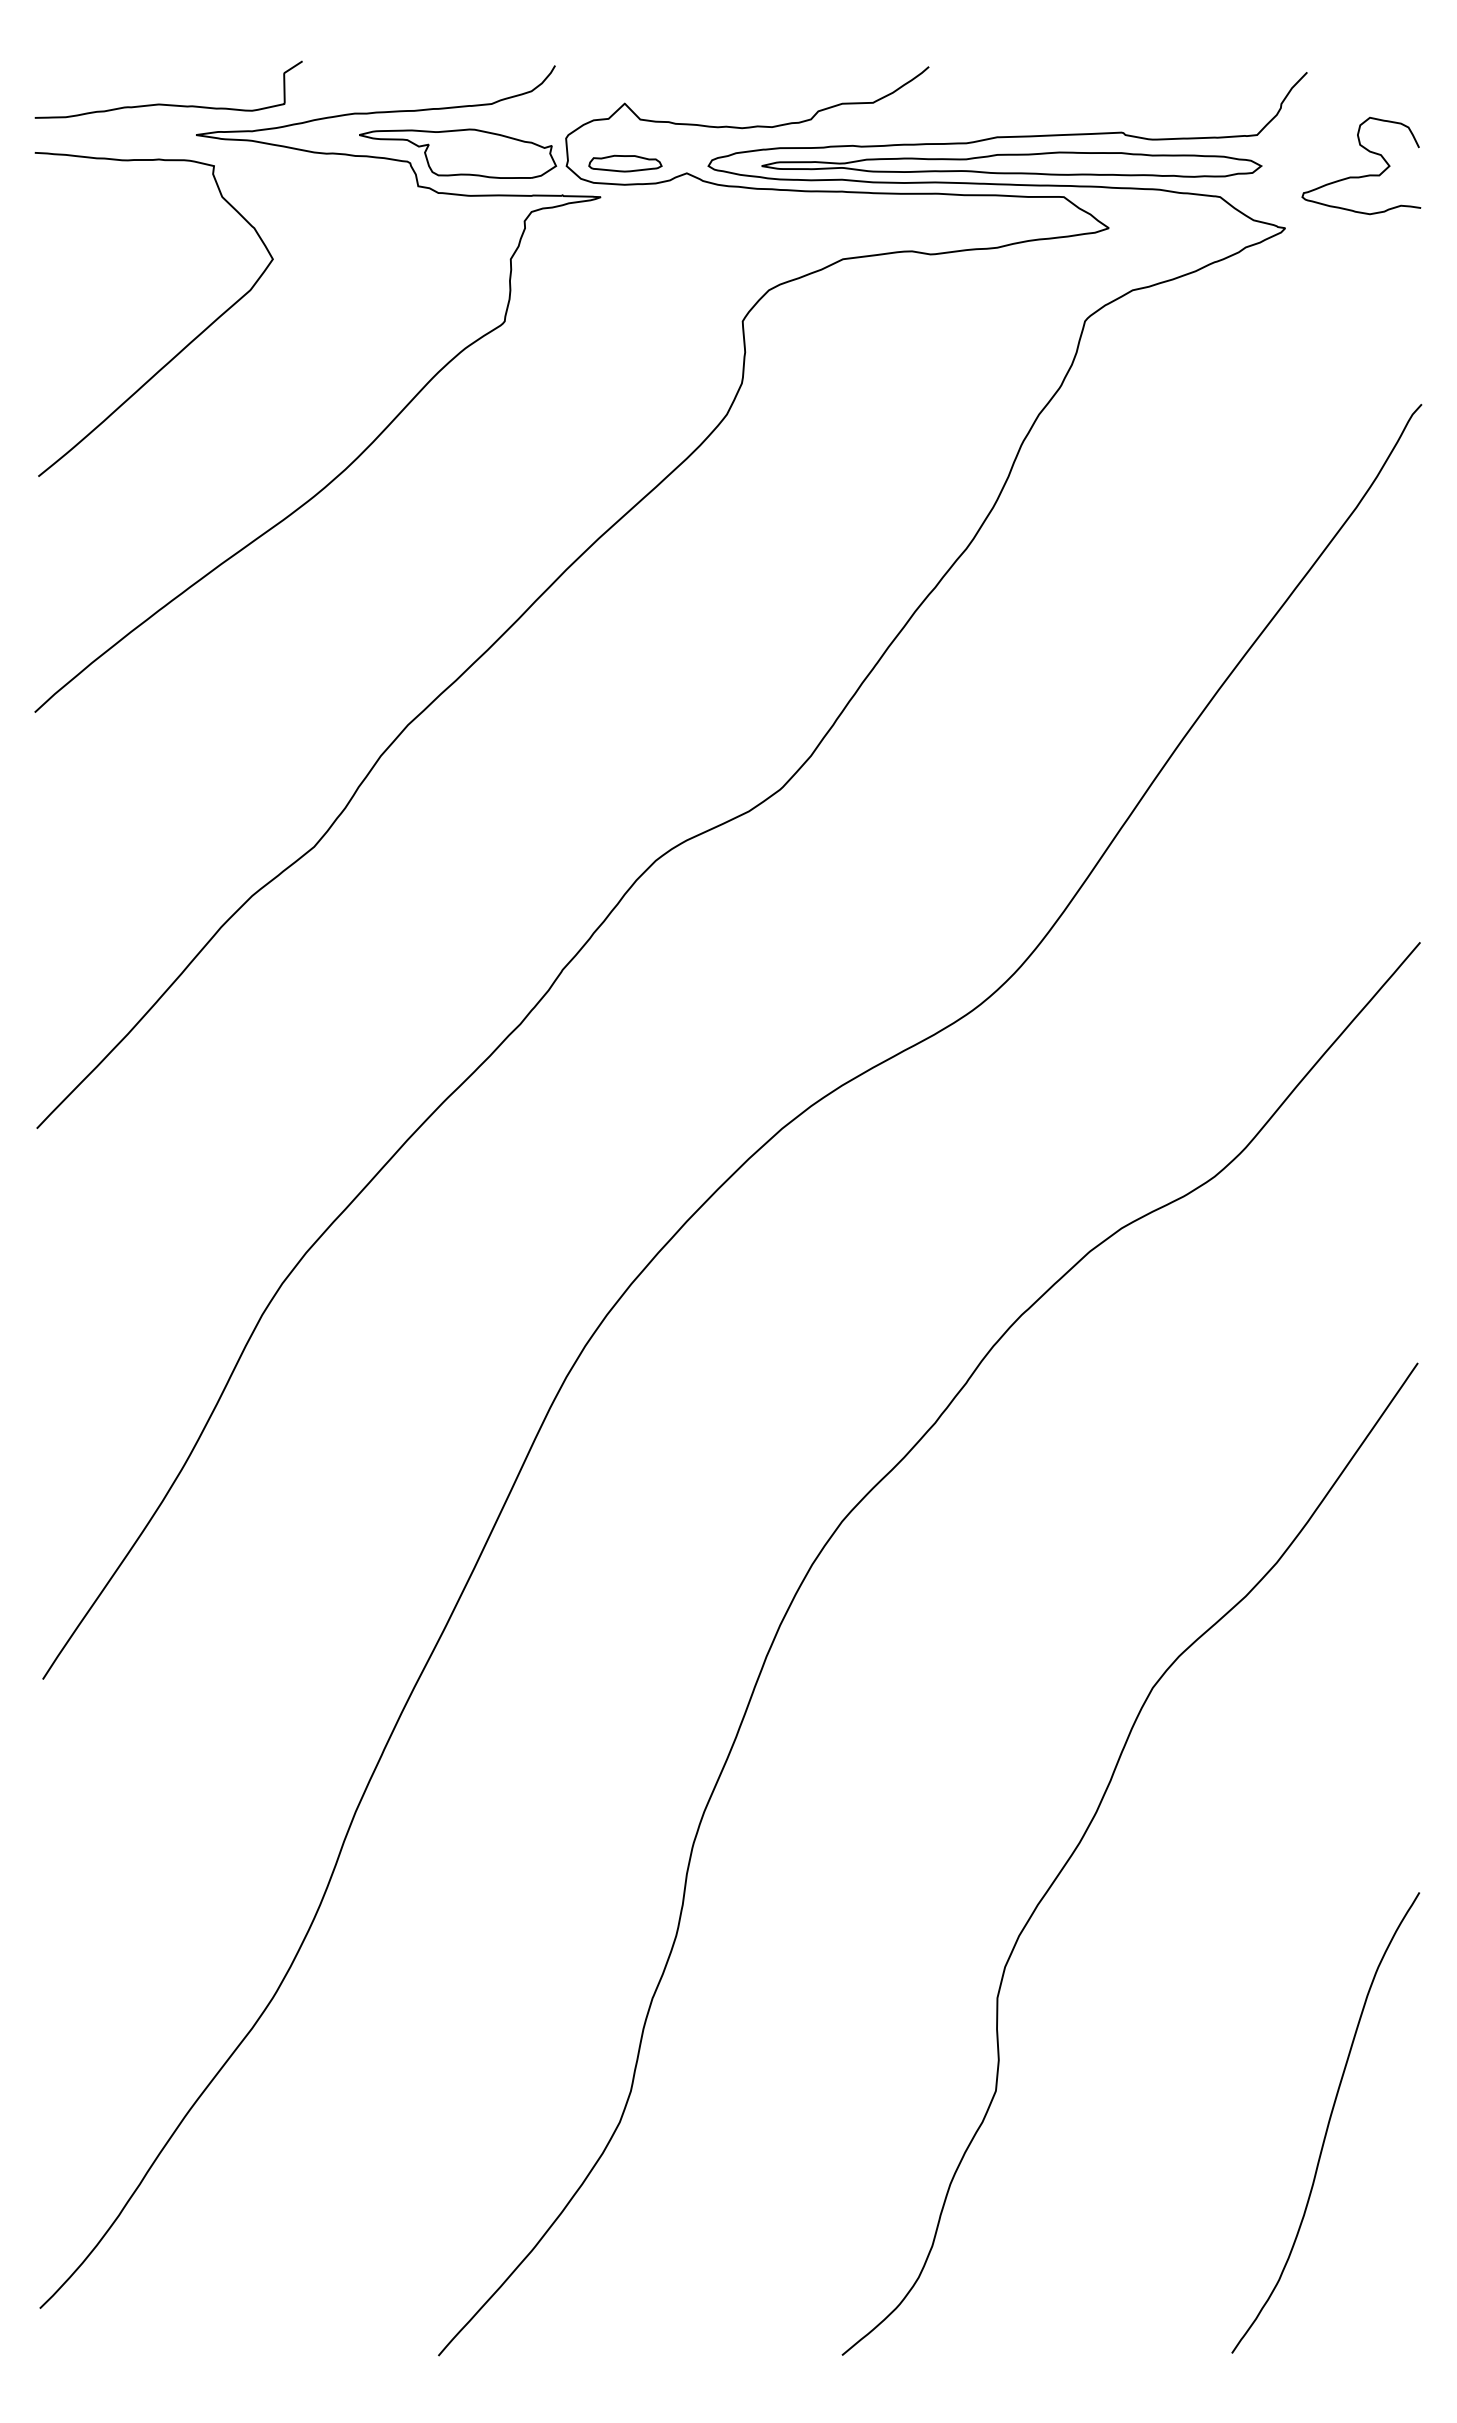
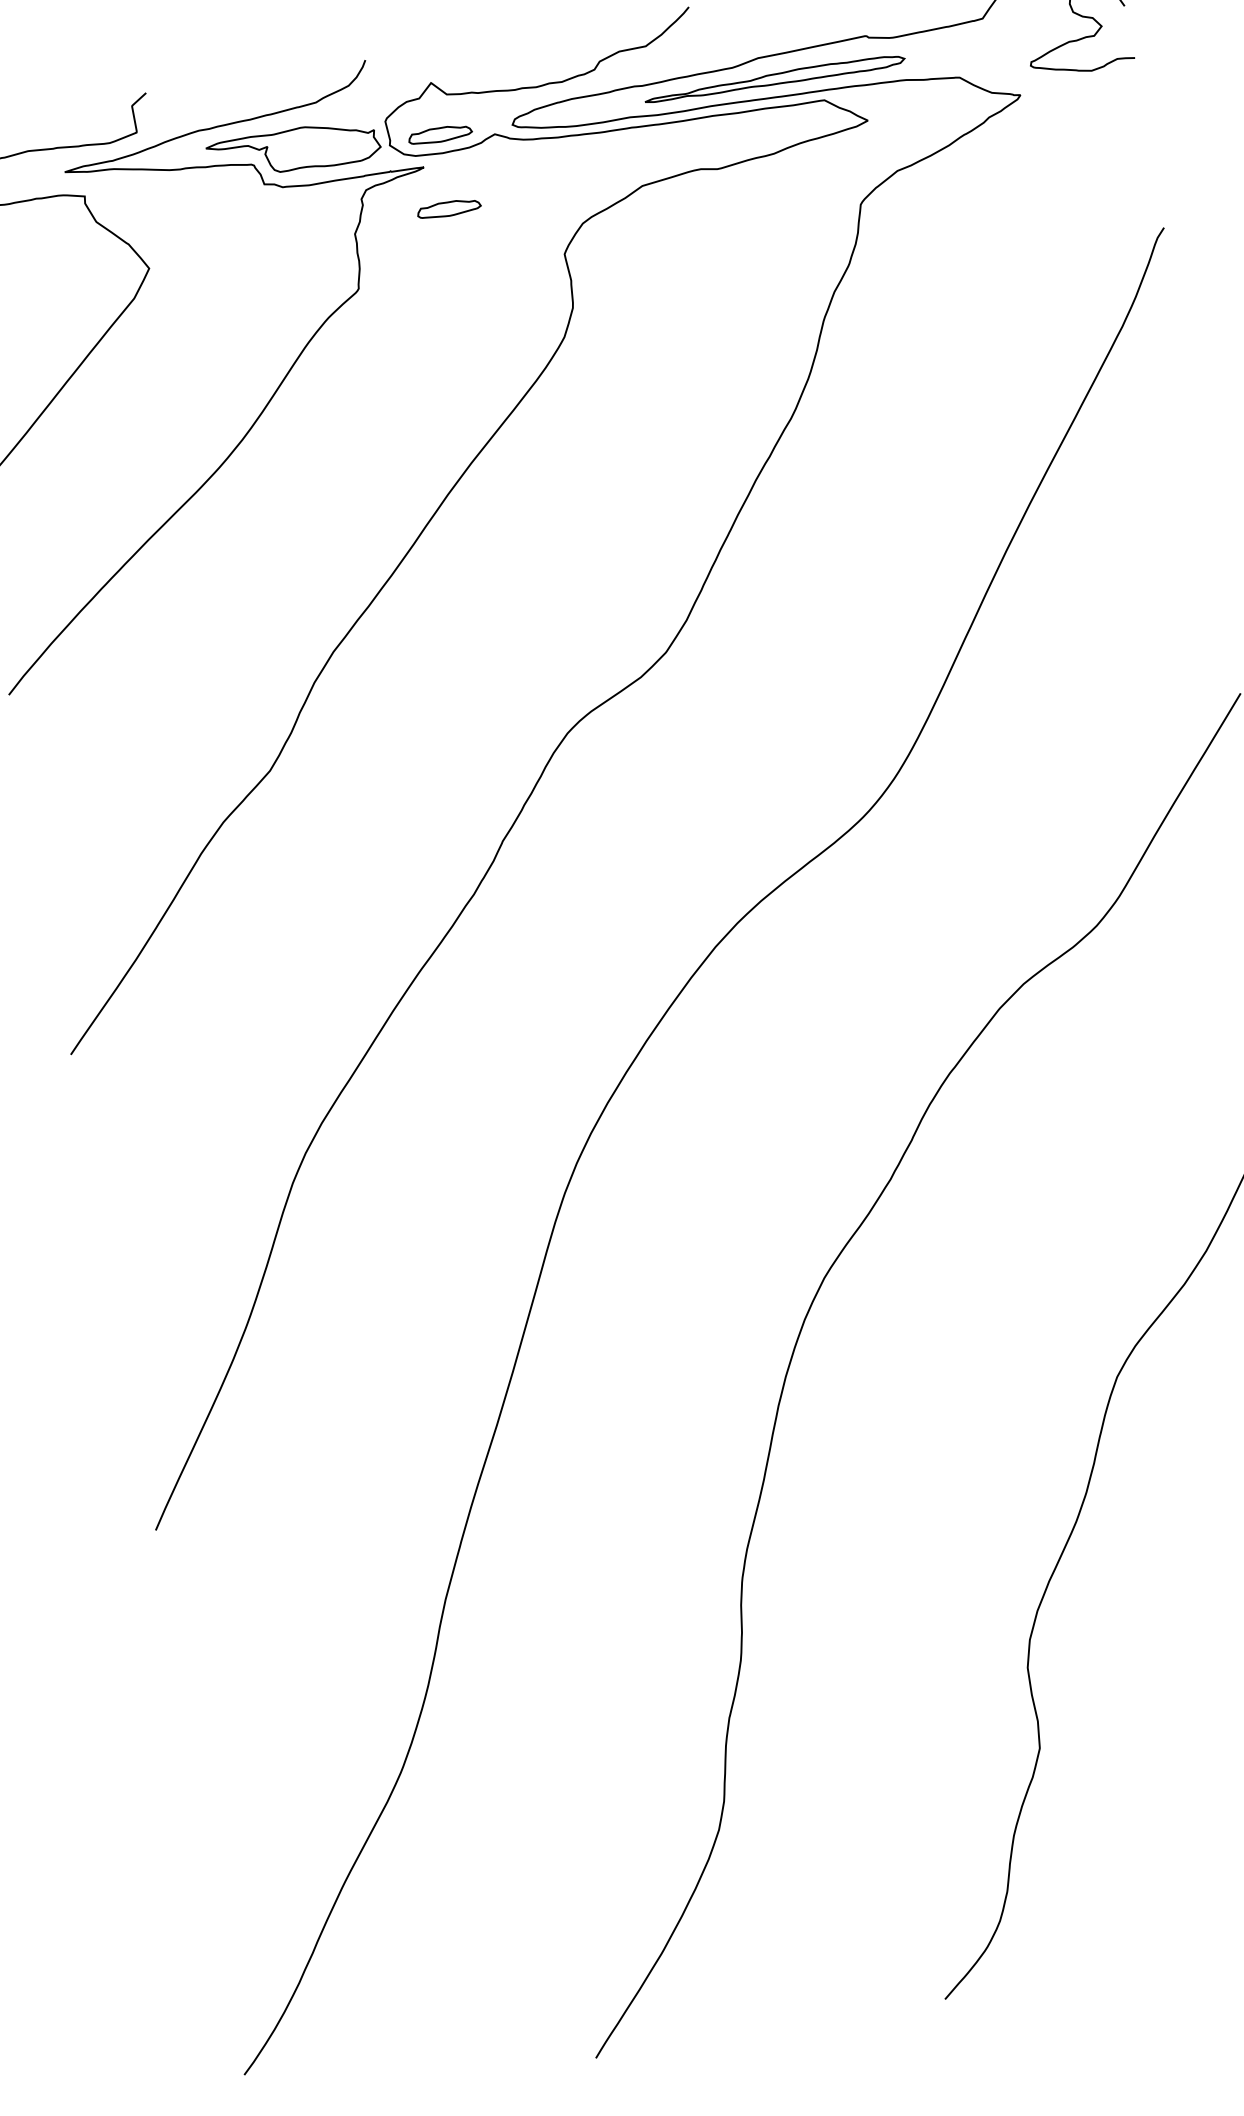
part: (1011, 164) -> (774, 79), size x0.6
part: (621, 248) -> (449, 208), added

